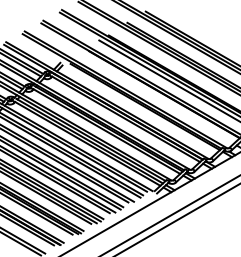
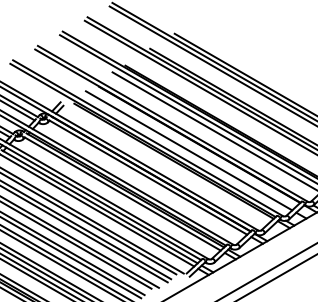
line: (156, 98) -> (189, 149), added

